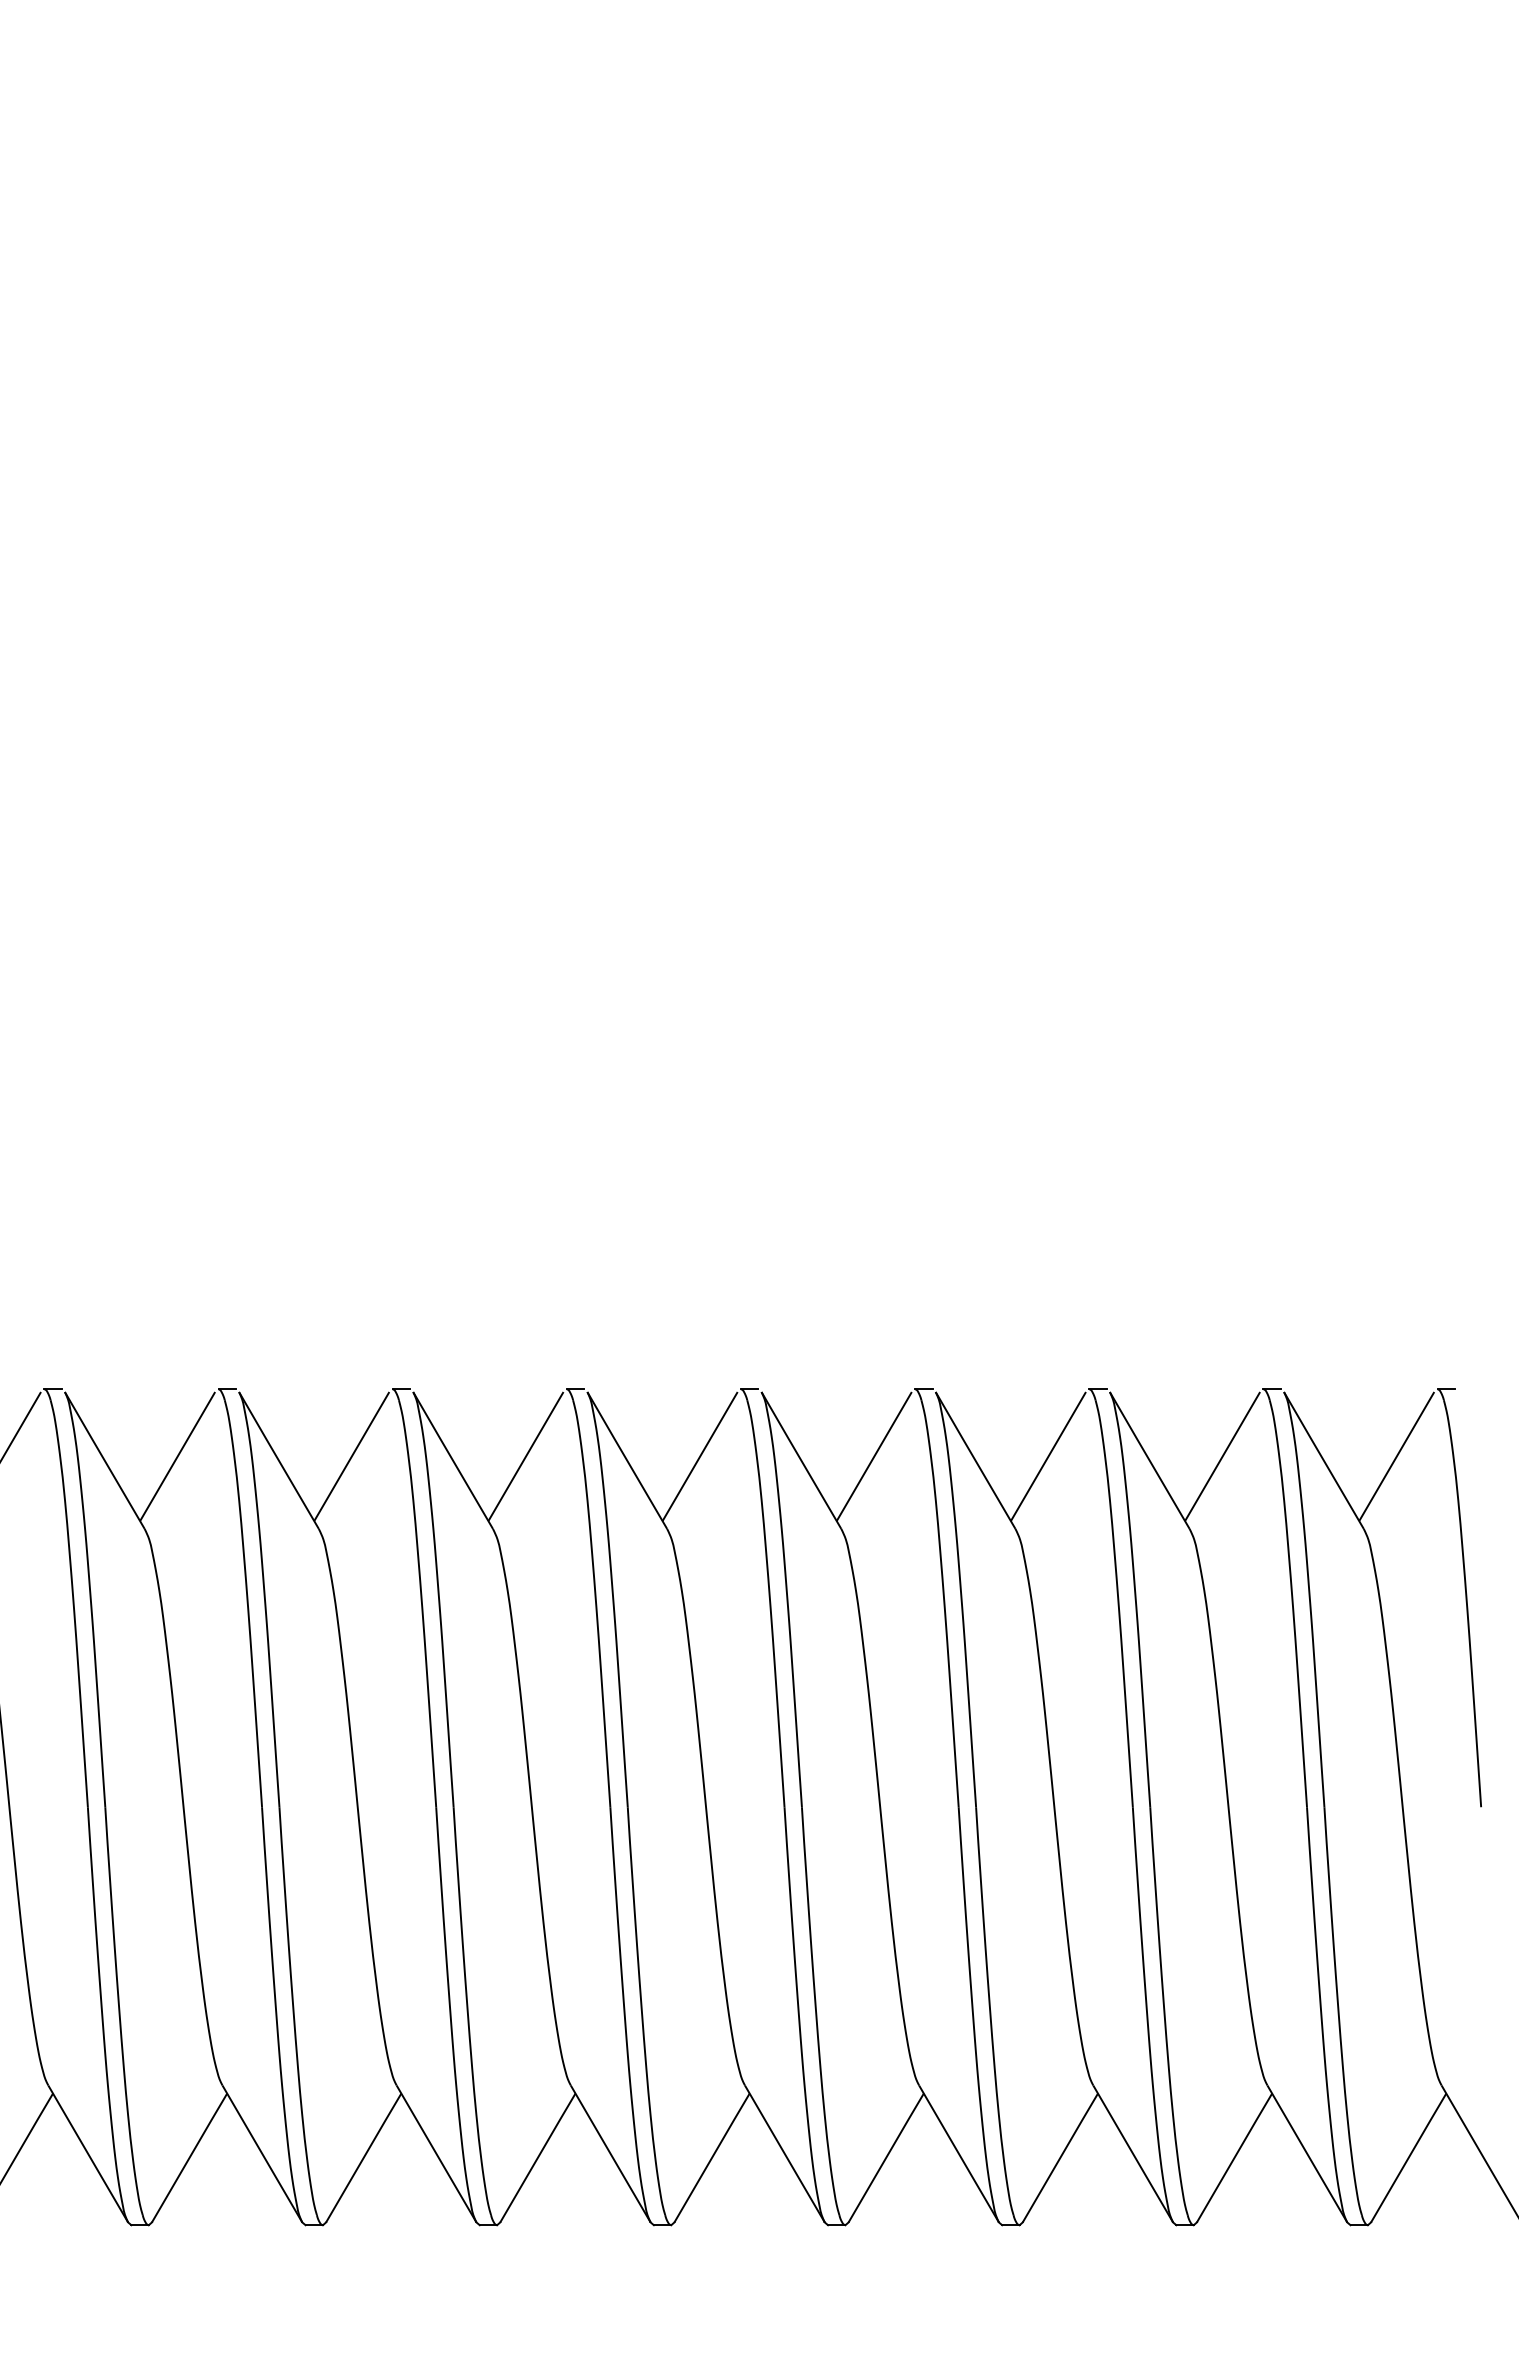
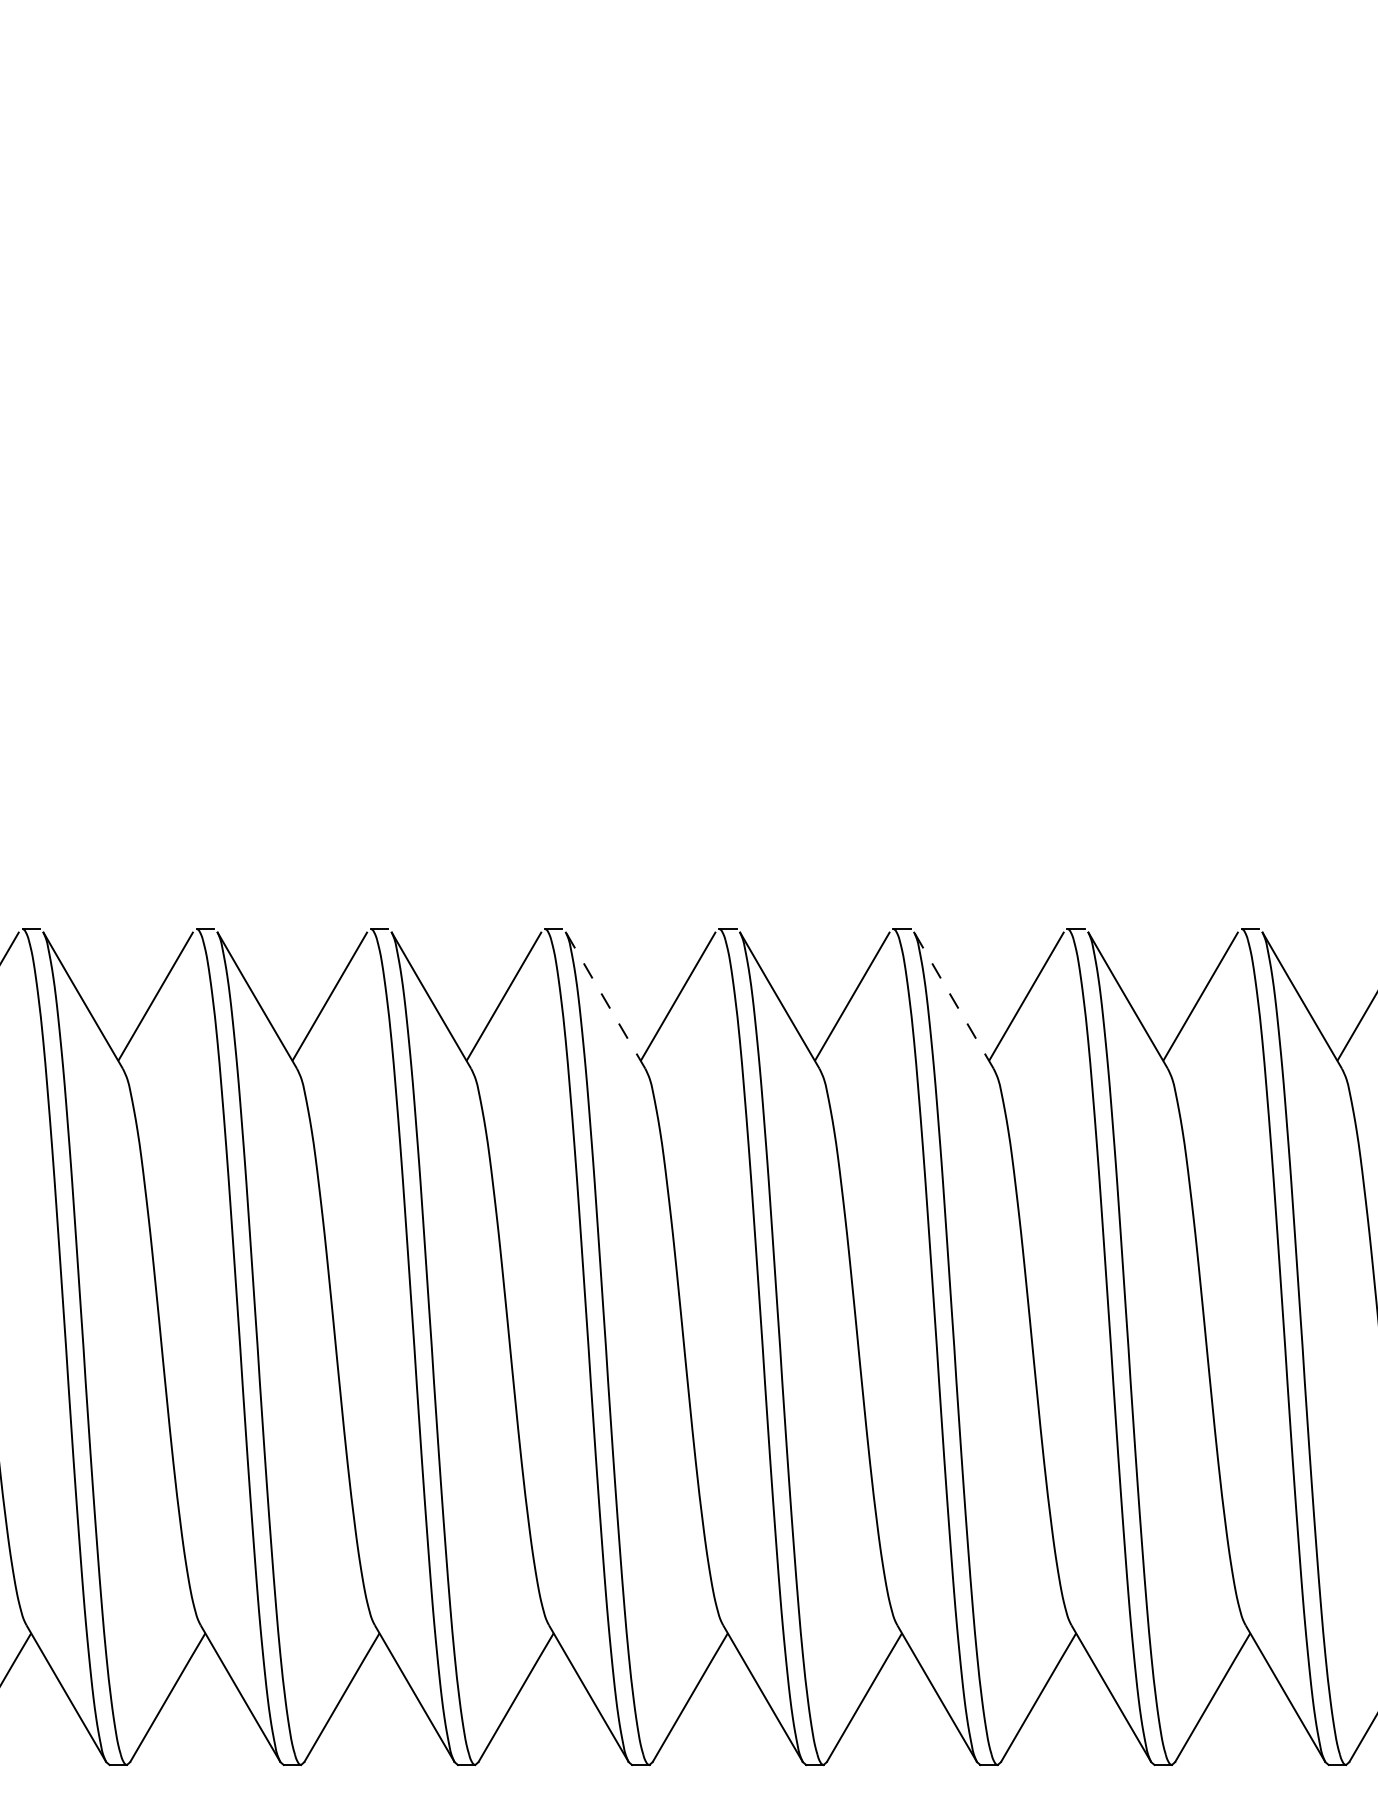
line: (626, 1459) -> (604, 999), solid -> dashed
line: (975, 1459) -> (953, 999), solid -> dashed

